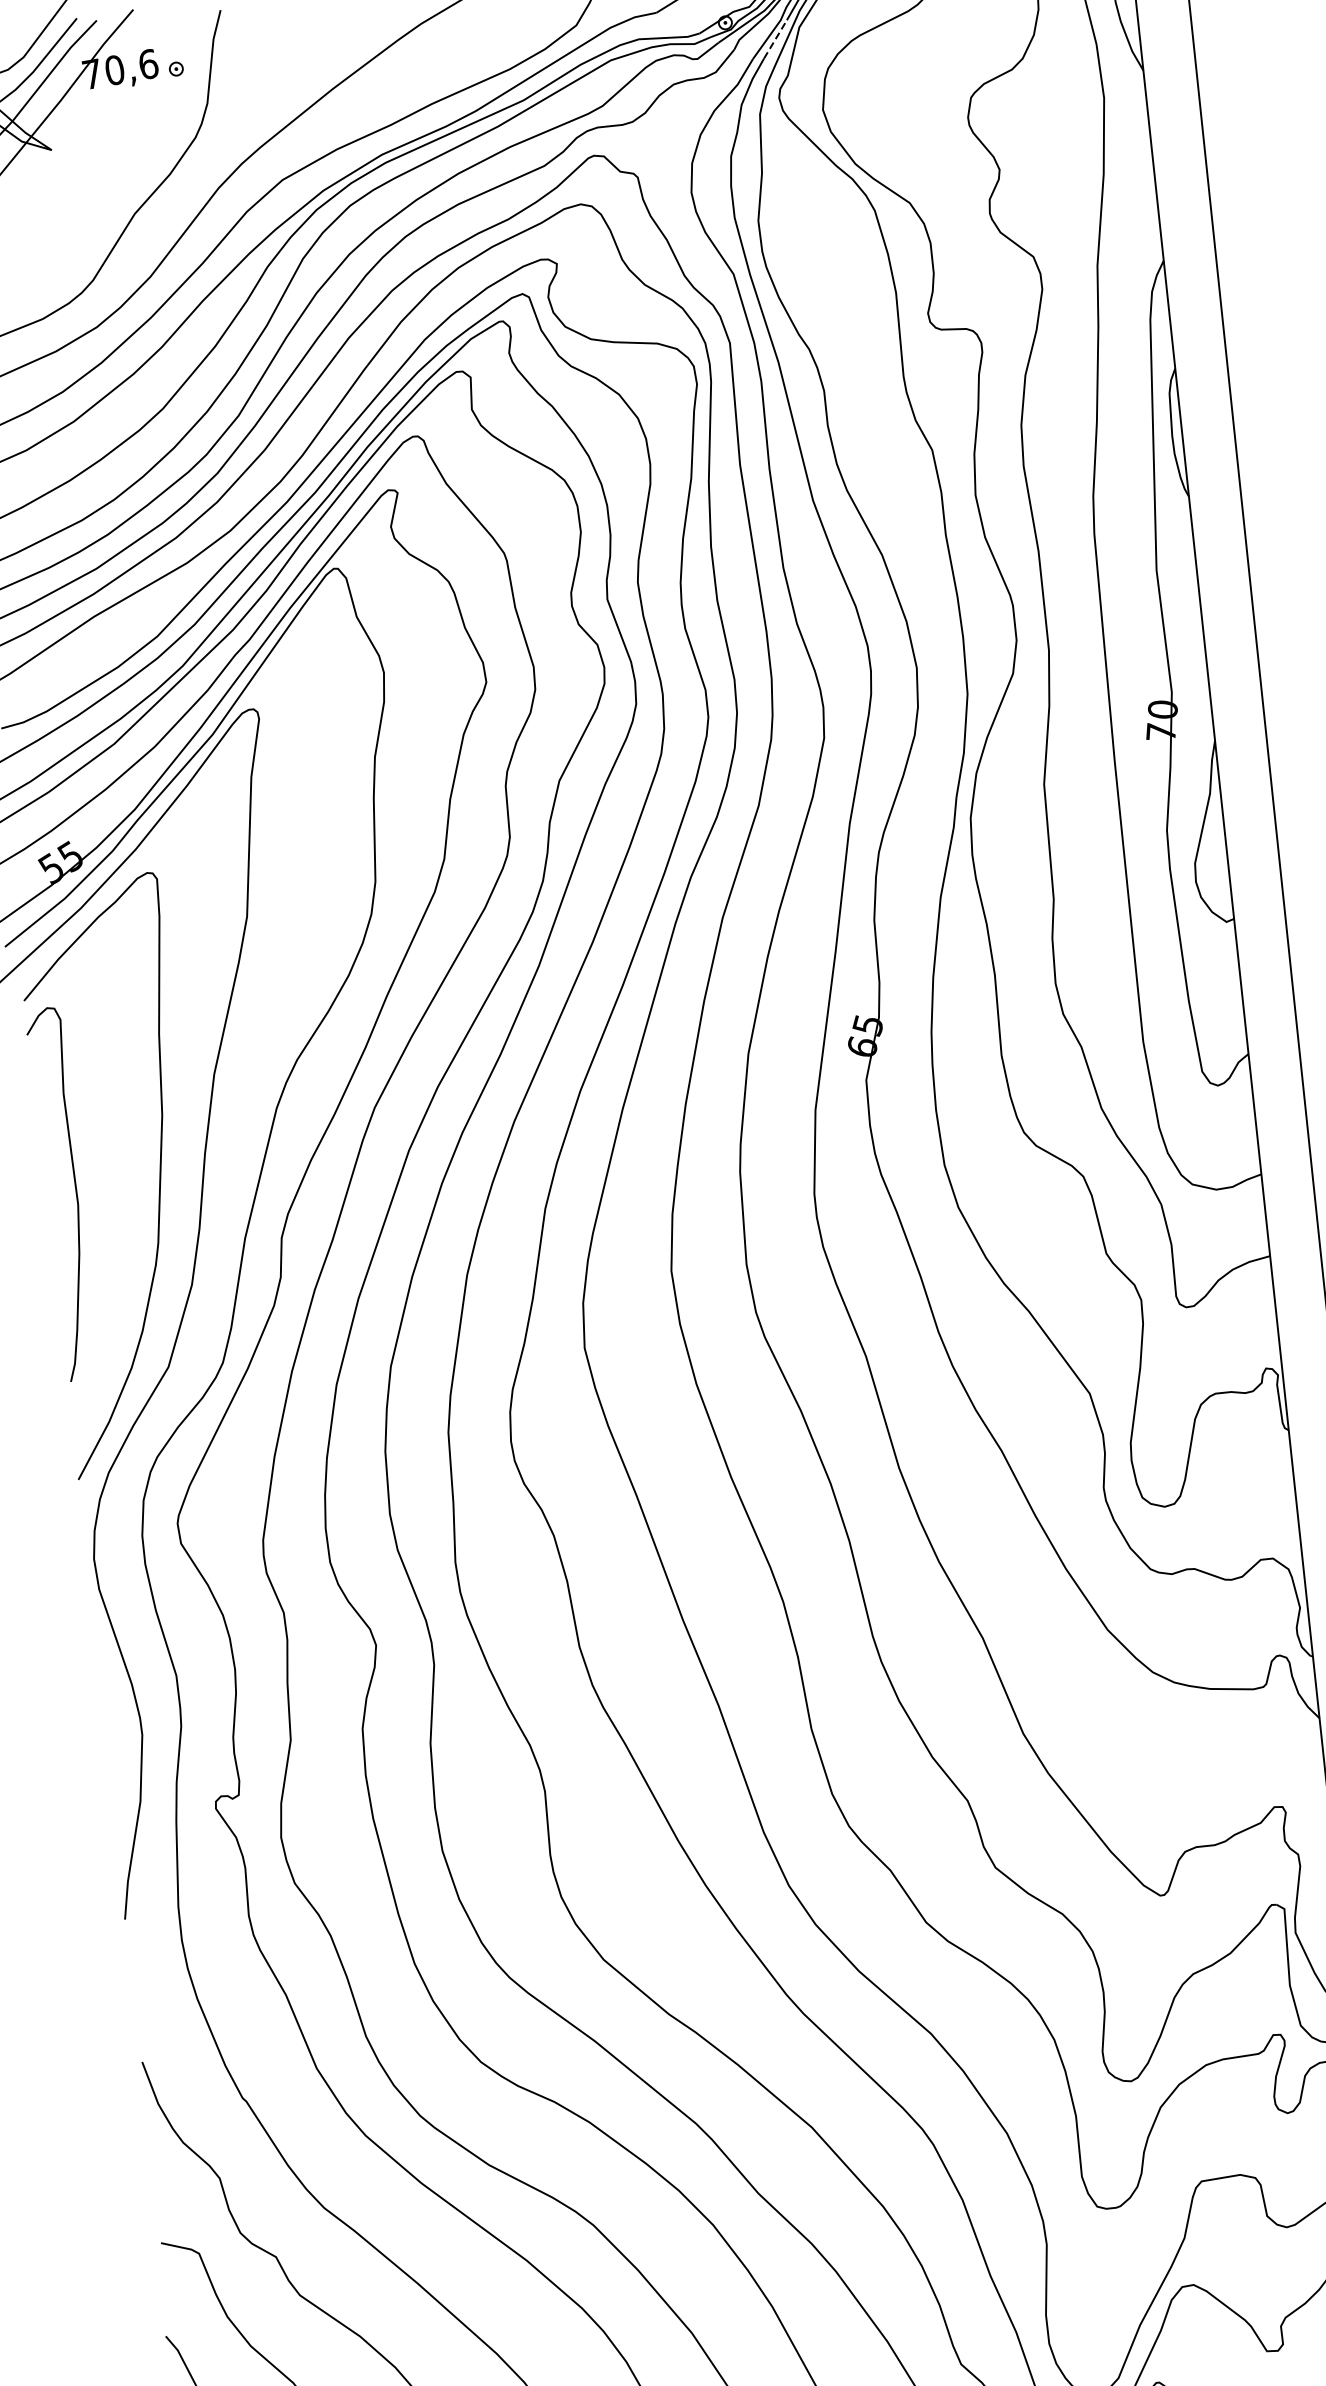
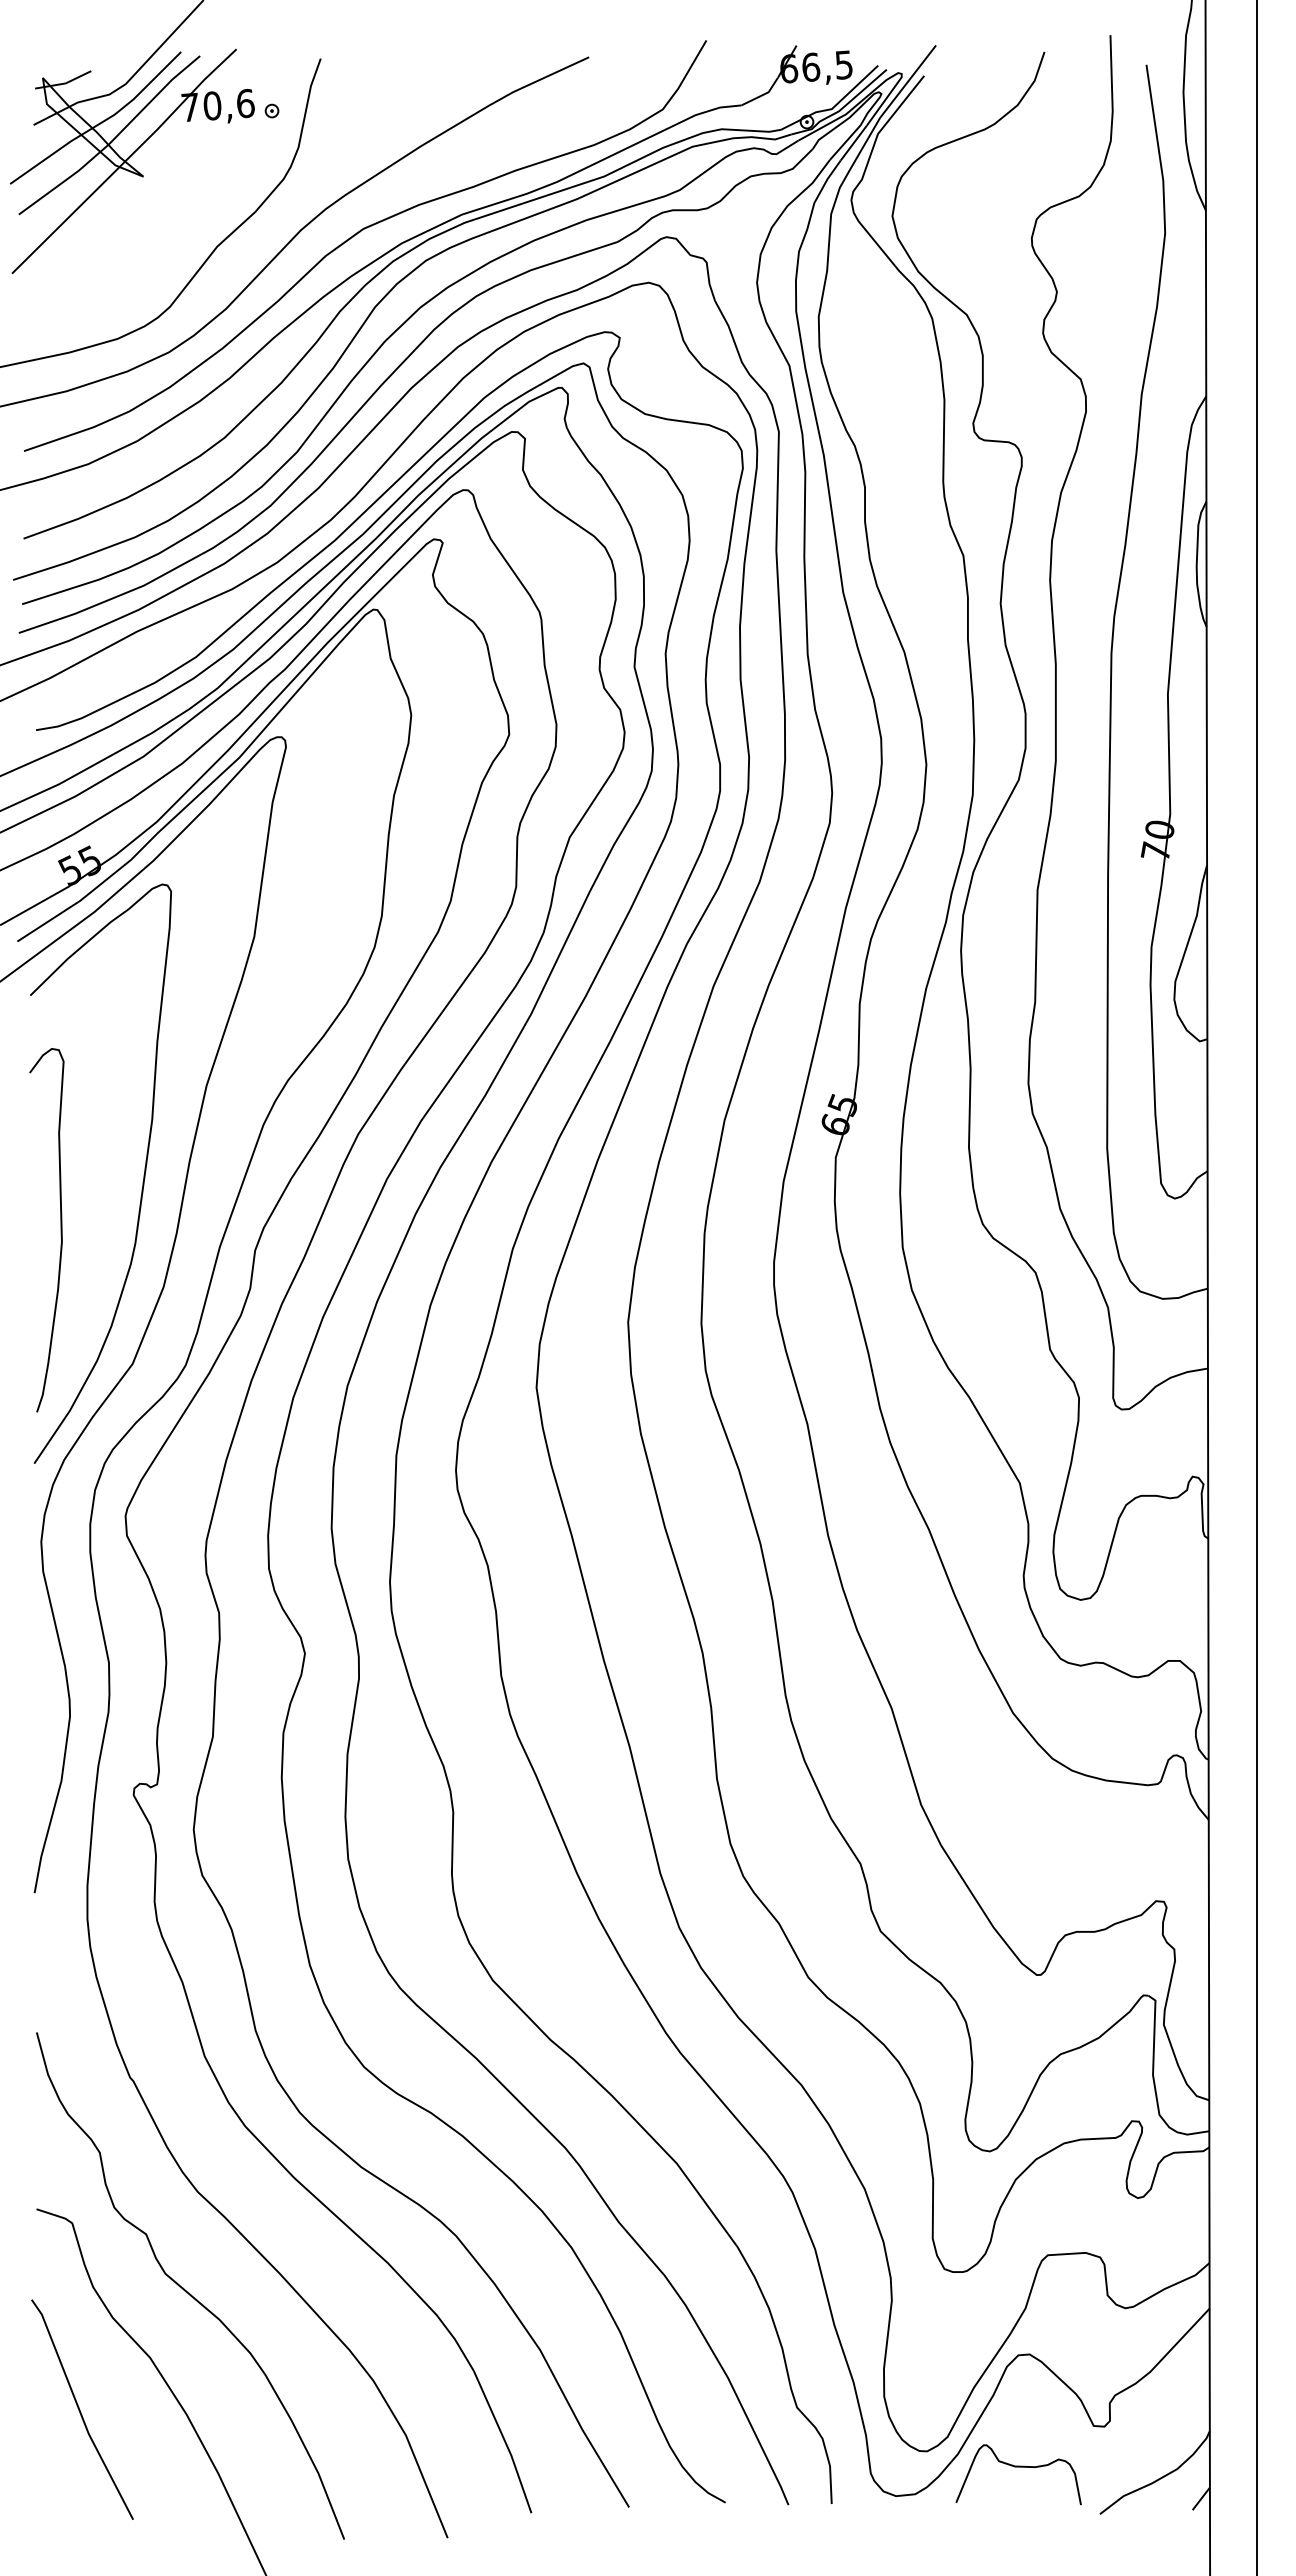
line: (775, 39) -> (853, 143), dashed -> solid
curve: (75, 1193) -> (60, 1230), moved

